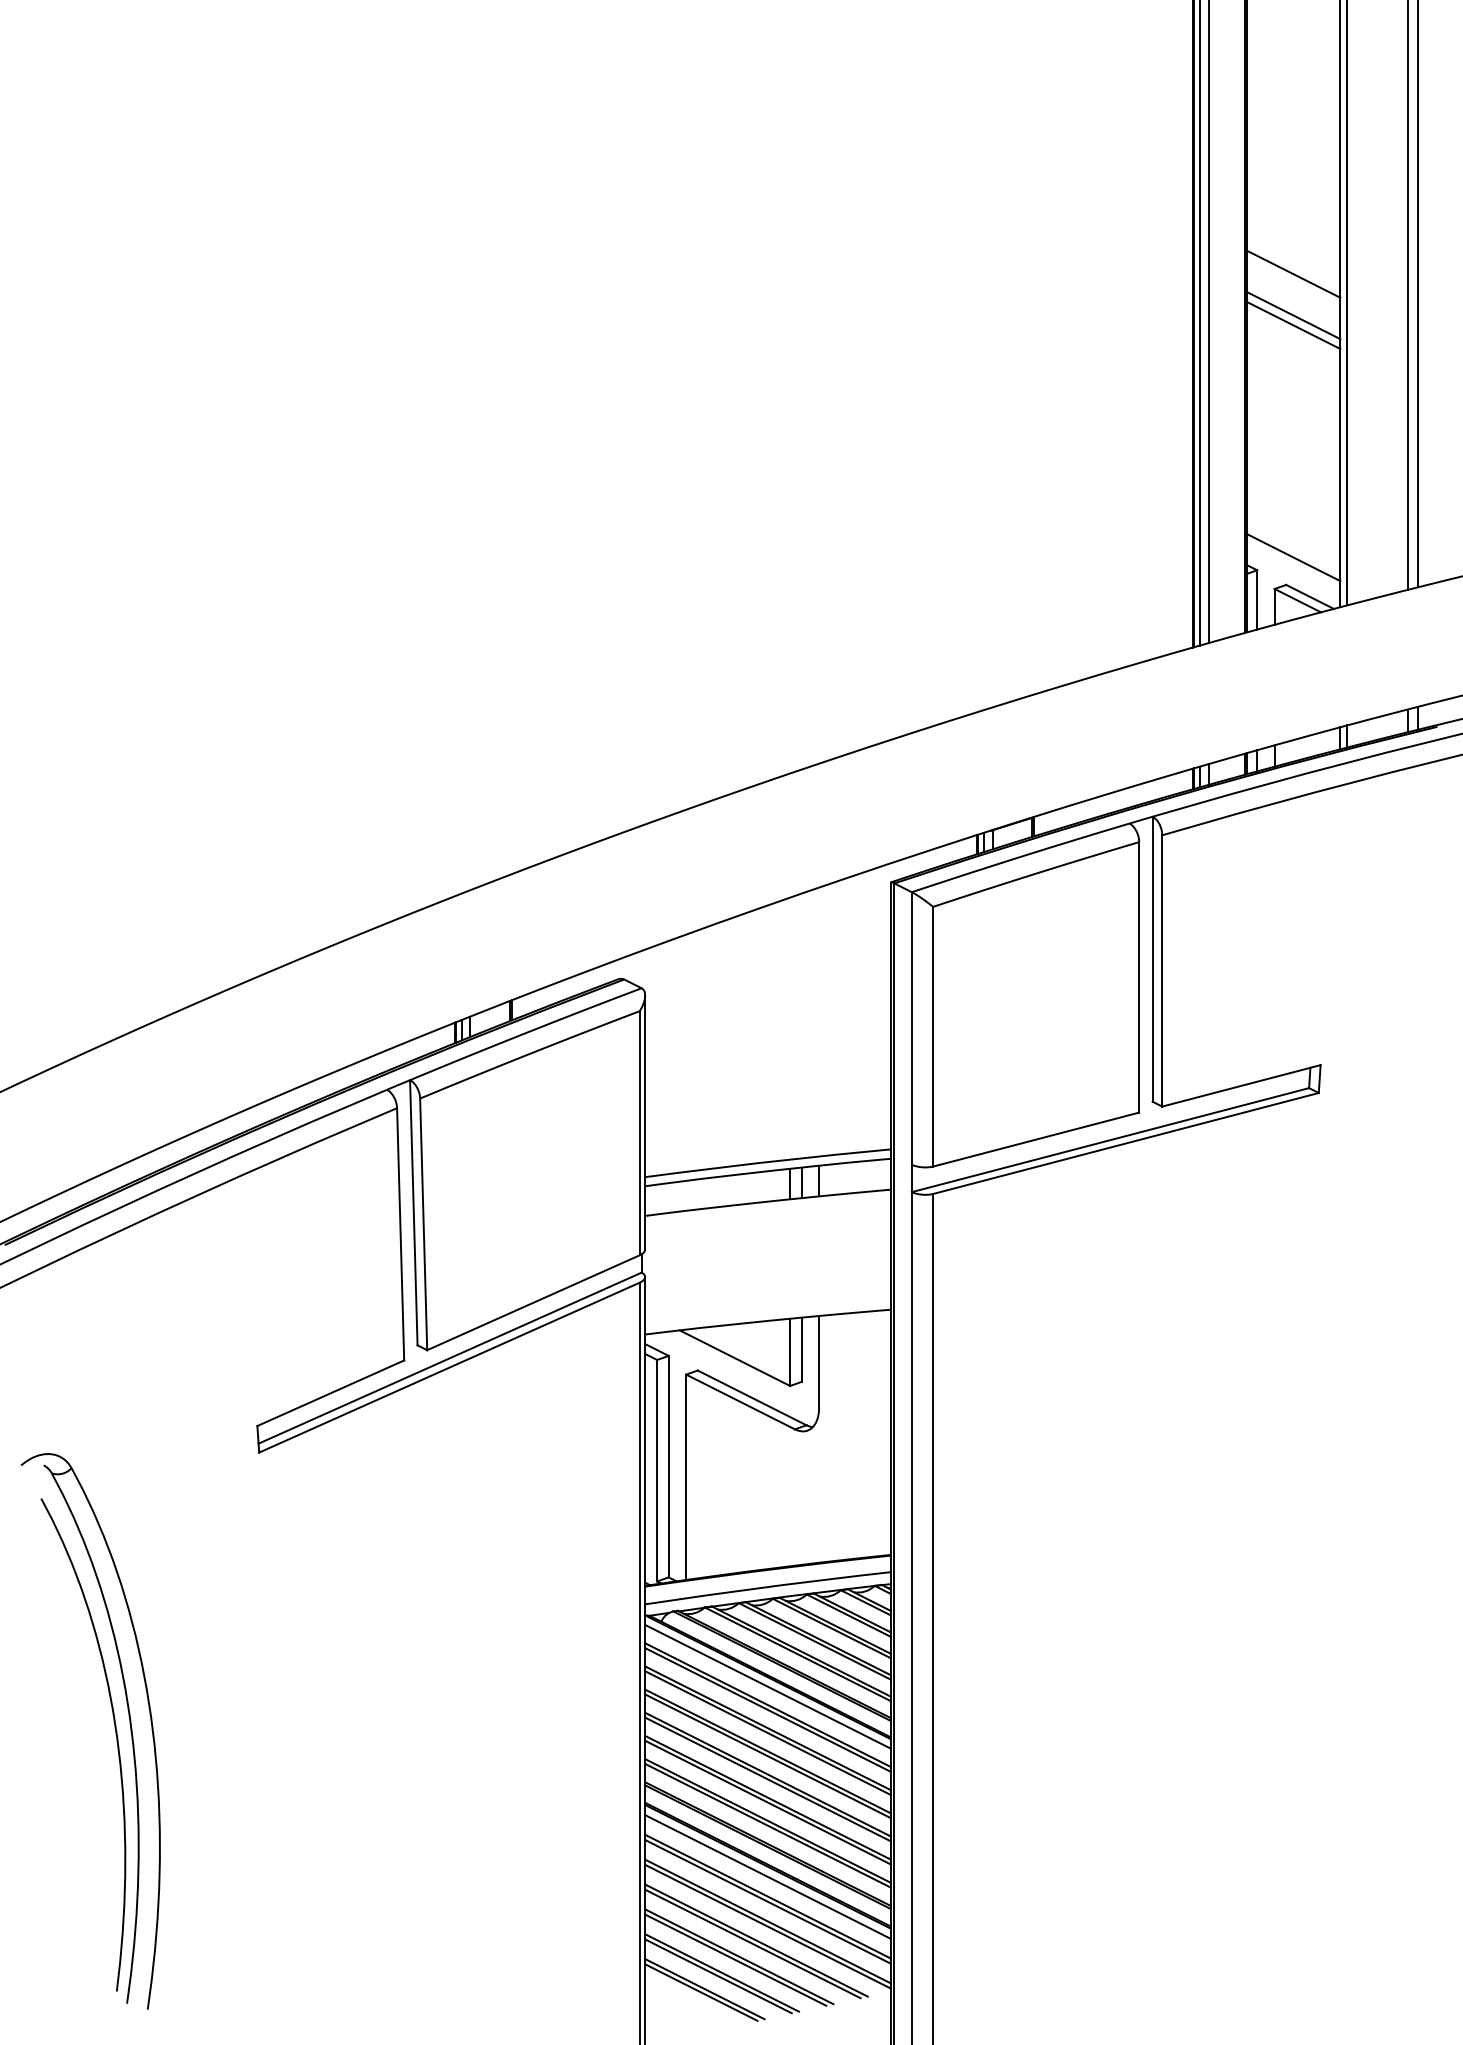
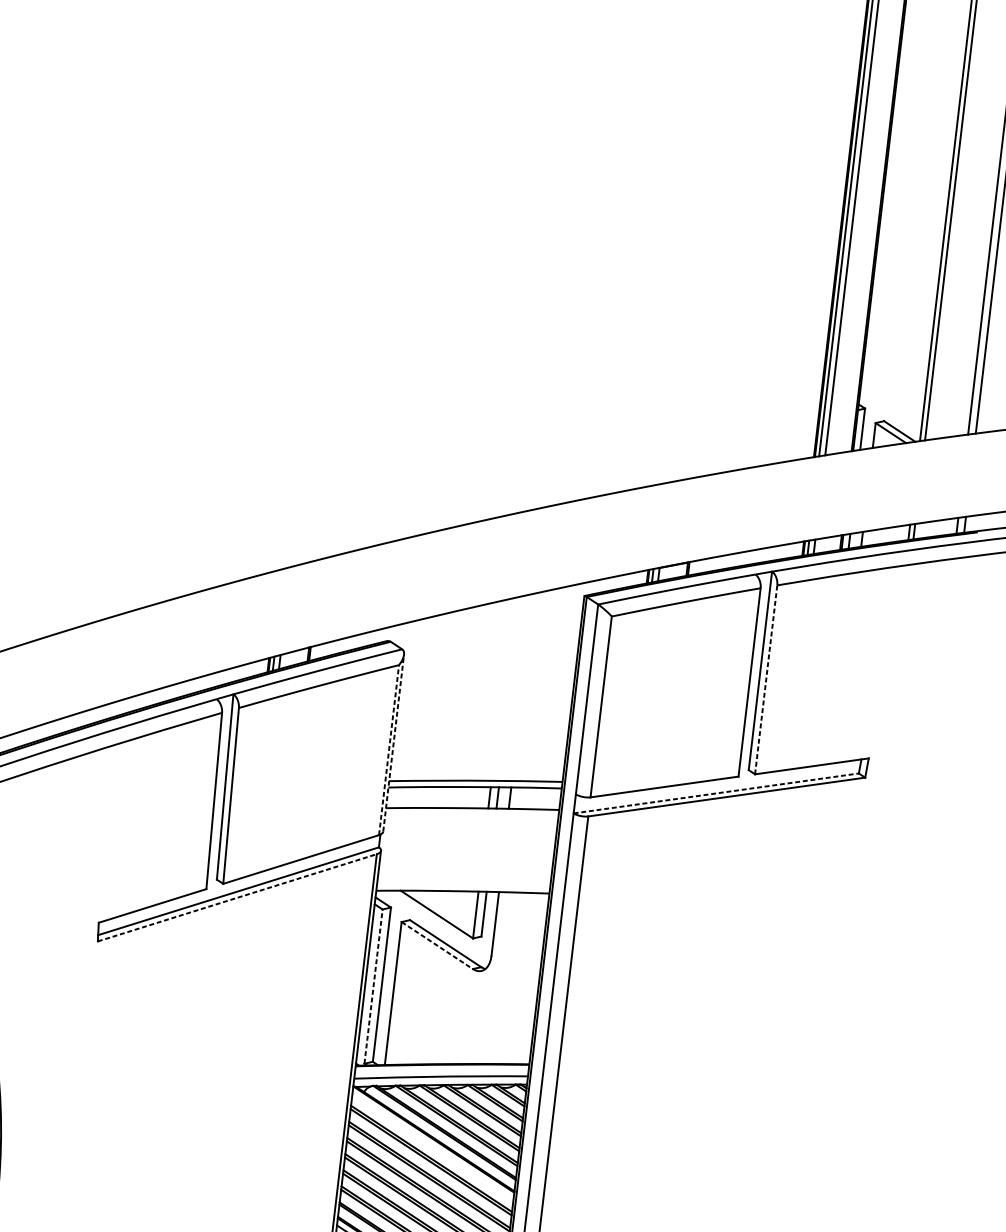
line: (1293, 273) -> (914, 204), removed
line: (1293, 315) -> (911, 234), removed
line: (1293, 325) -> (910, 241), removed
line: (1293, 557) -> (891, 402), removed
line: (1162, 970) -> (766, 679), solid -> dashed
line: (645, 1122) -> (393, 743), solid -> dashed
line: (639, 1132) -> (388, 749), solid -> dashed
line: (1110, 1140) -> (716, 793), solid -> dashed
line: (449, 1367) -> (237, 897), solid -> dashed
line: (740, 1402) -> (437, 945), solid -> dashed
line: (657, 1470) -> (373, 986), solid -> dashed
line: (767, 1686) -> (432, 1145), removed

